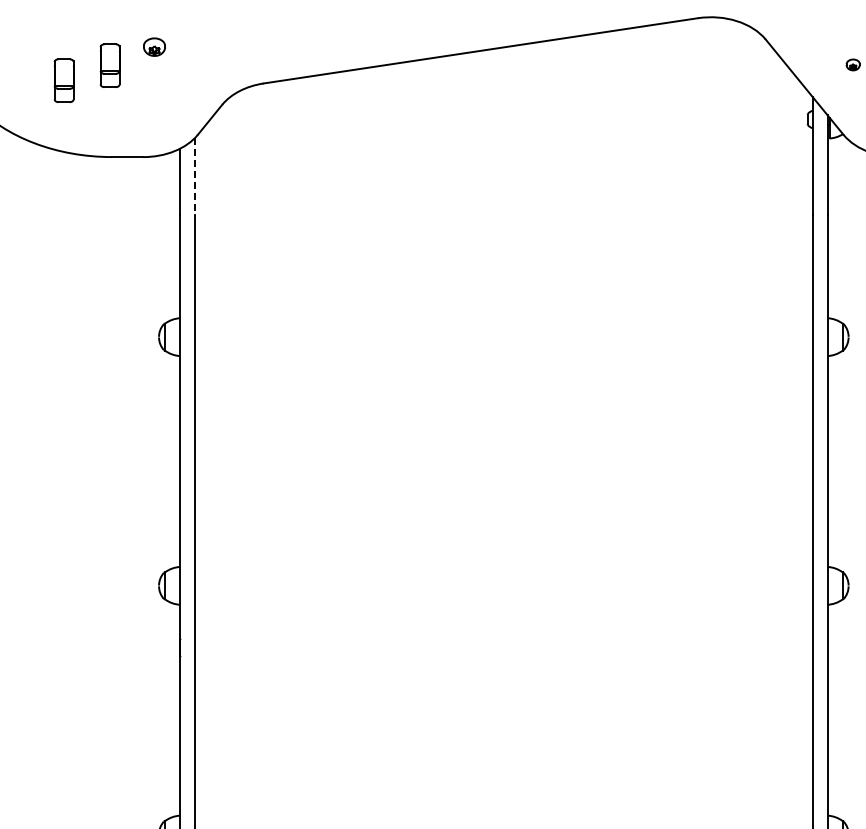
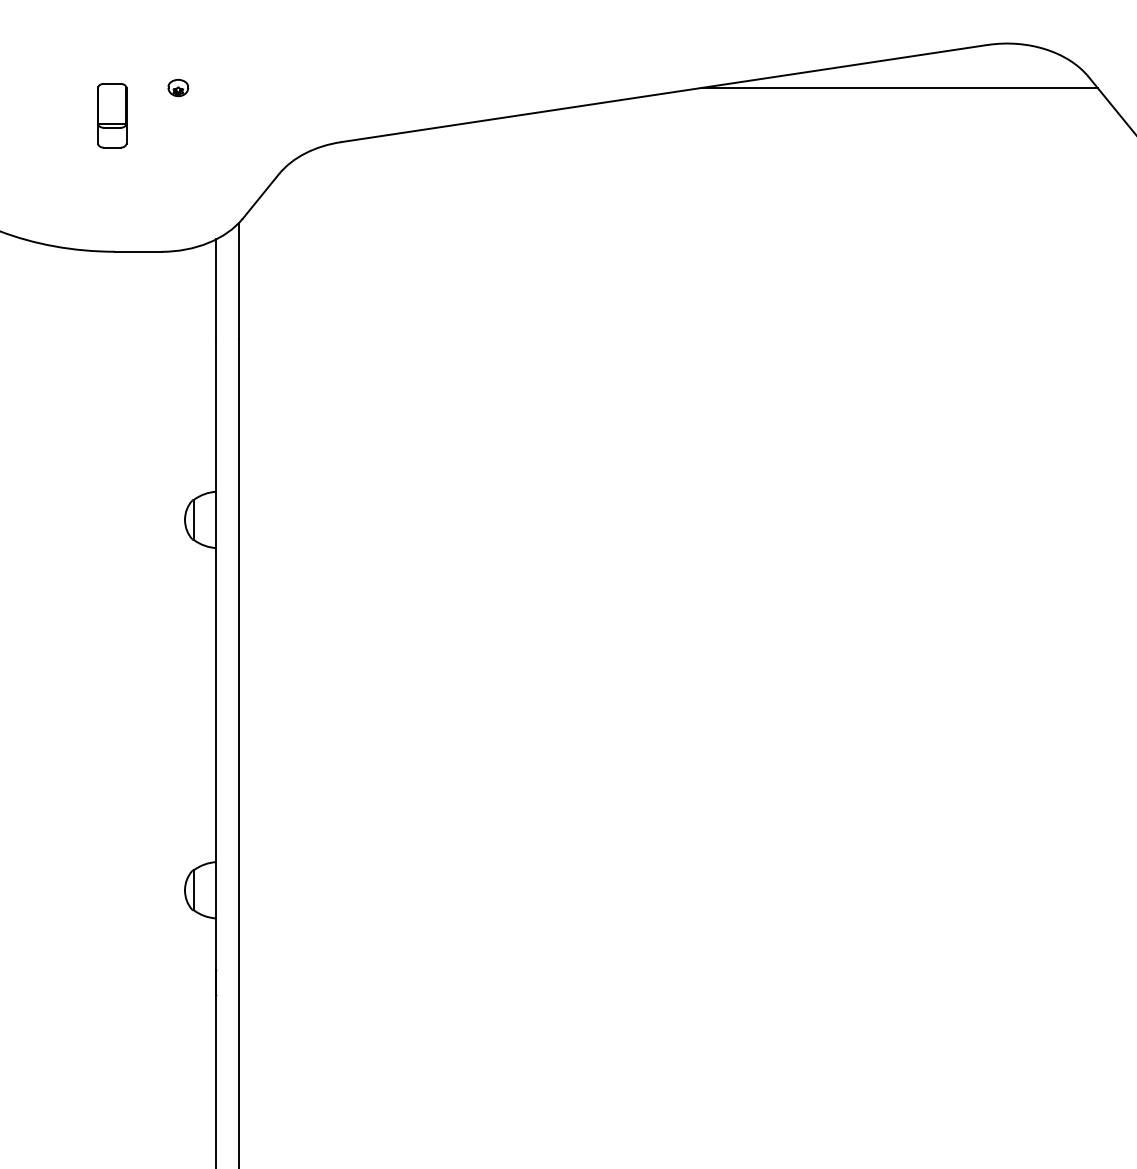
part: (154, 46) -> (178, 87), size x0.62
line: (638, 47) -> (899, 88), added
part: (63, 80) -> (42, 137), removed
line: (195, 176) -> (239, 280), dashed -> solid

